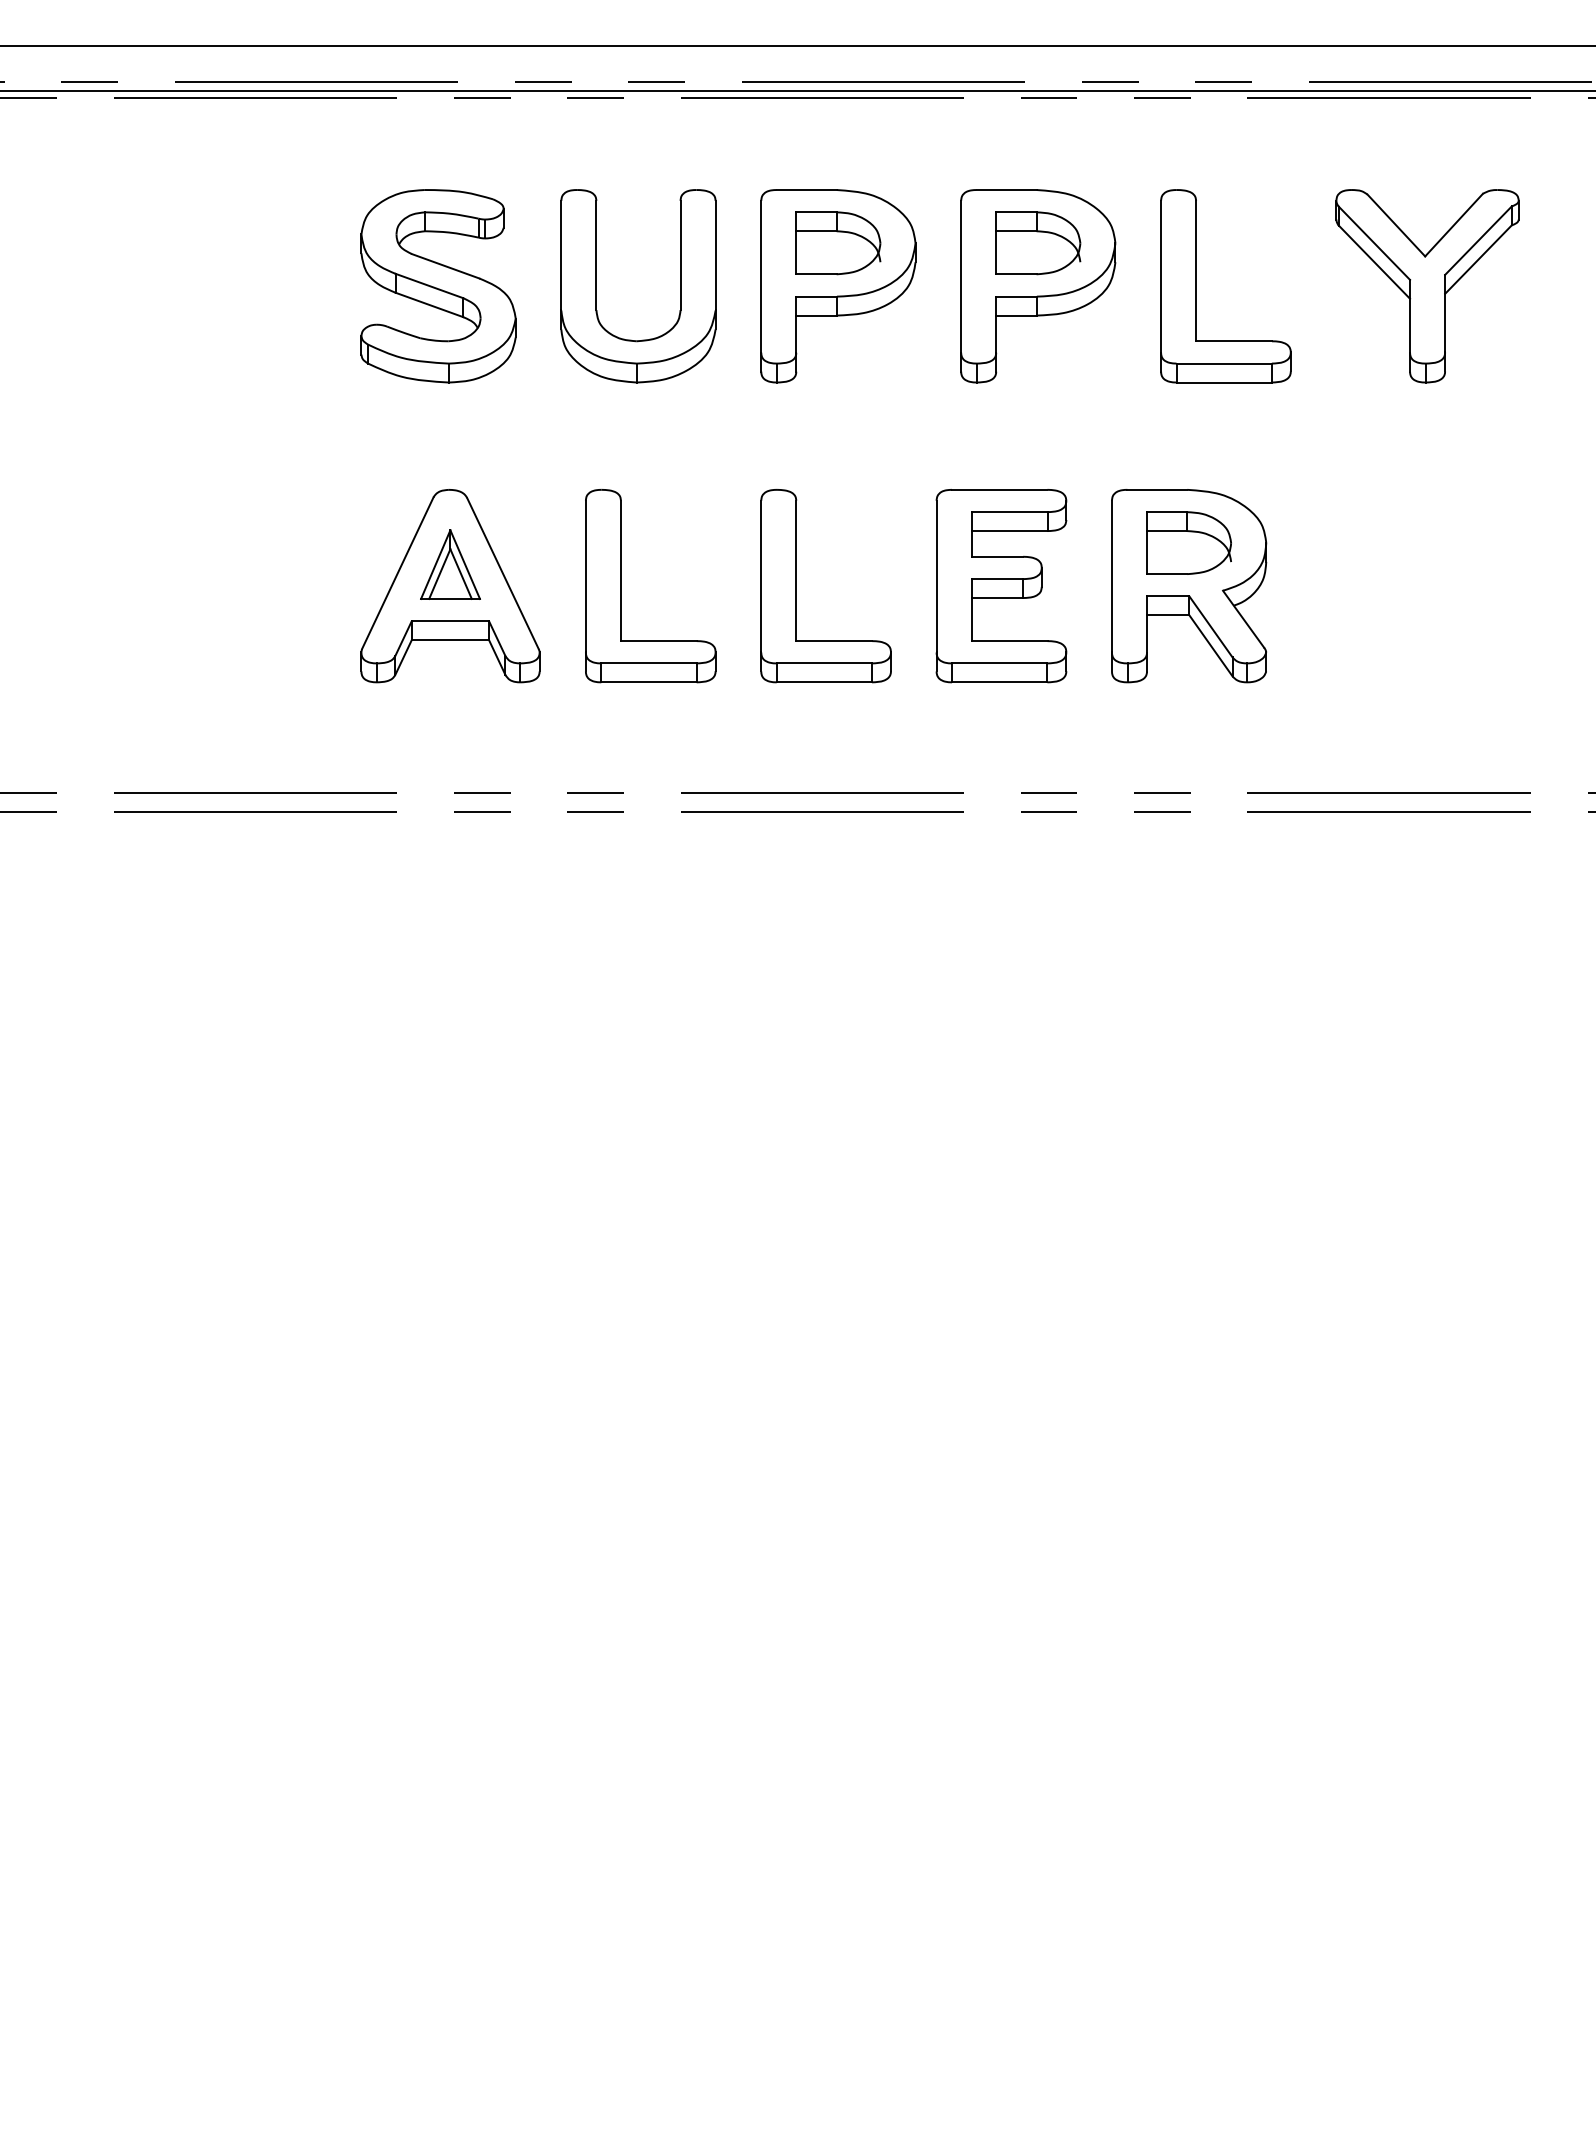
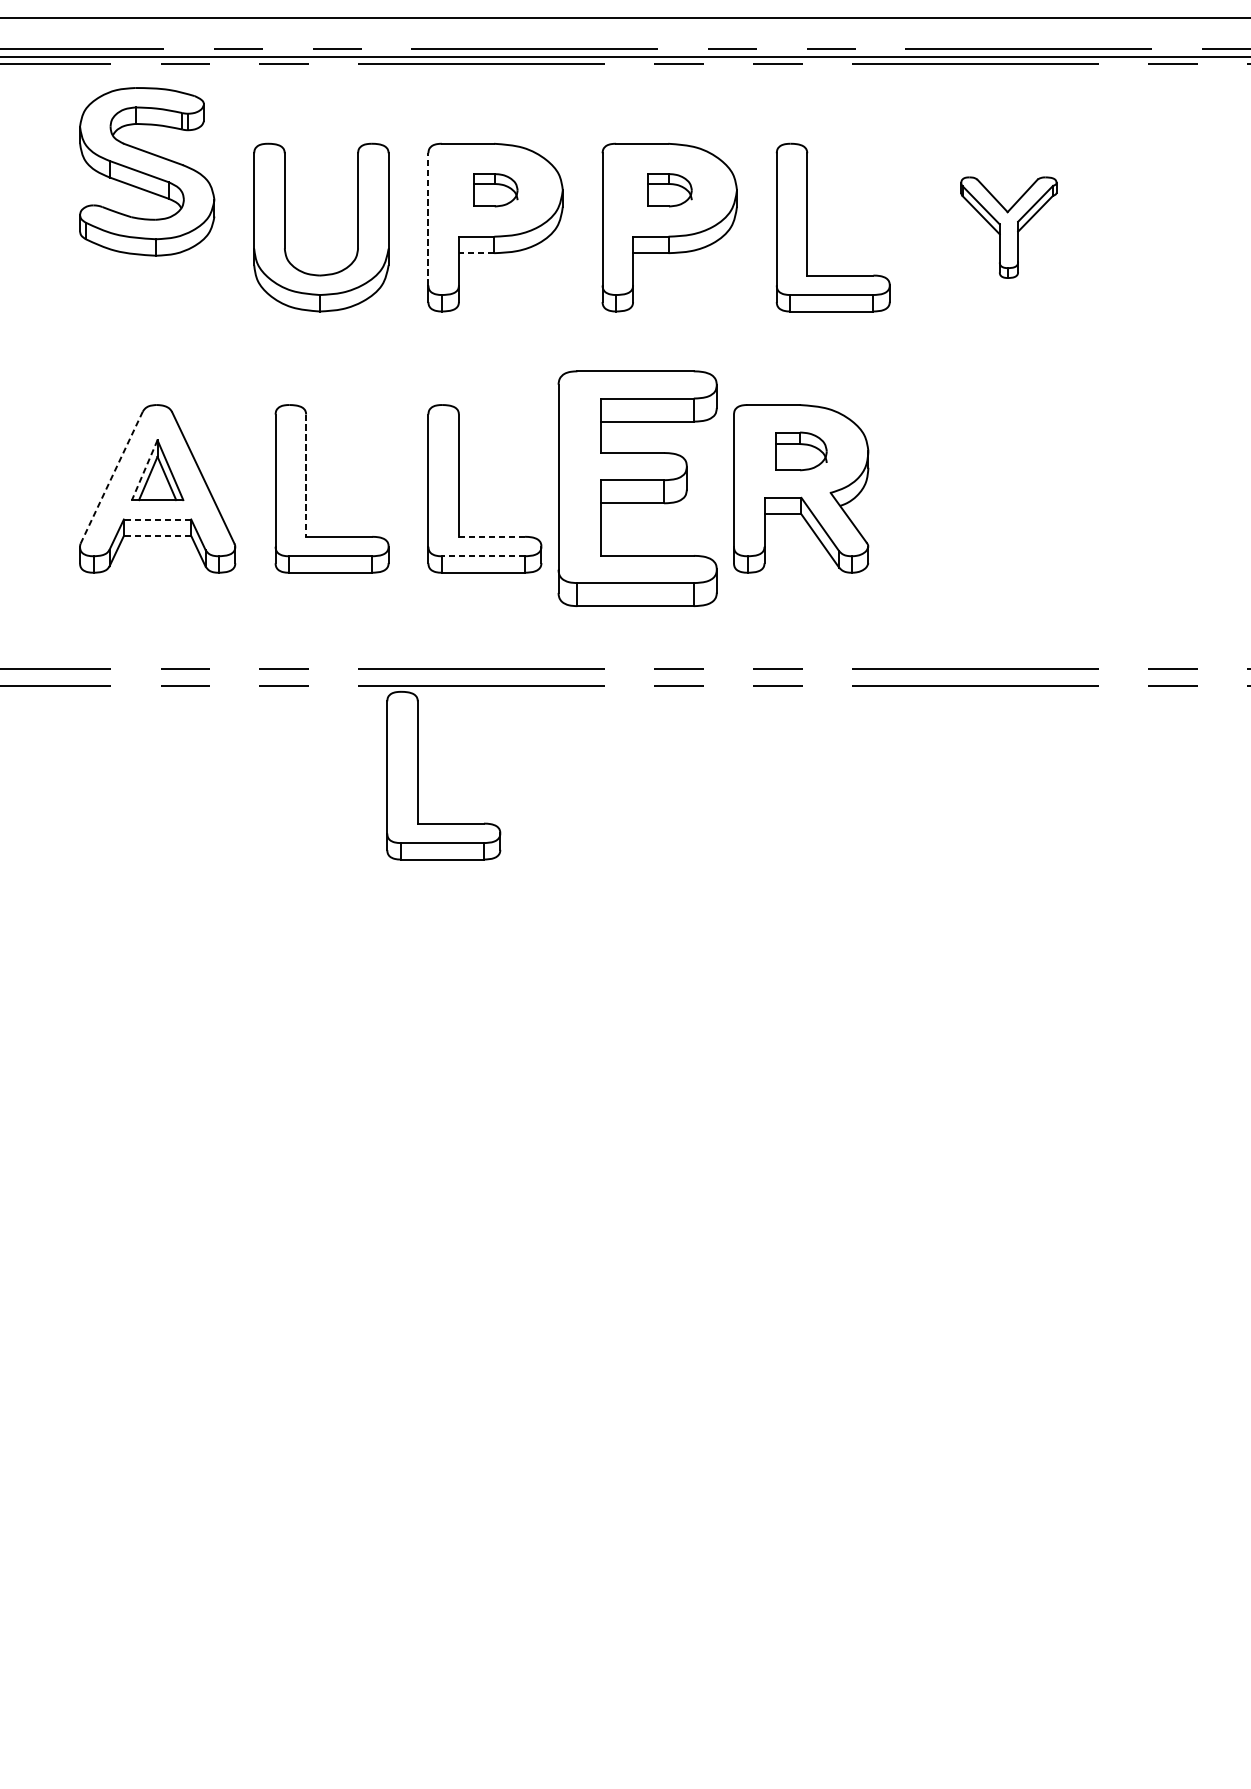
part: (838, 243) -> (495, 190), size x0.6
part: (1038, 243) -> (669, 190), size x0.6
line: (761, 276) -> (428, 219), solid -> dashed
part: (438, 286) -> (147, 172), moved
part: (1427, 286) -> (1008, 227), size x0.6
line: (816, 315) -> (476, 253), solid -> dashed
part: (1188, 542) -> (800, 450), size x0.7
line: (435, 565) -> (144, 470), solid -> dashed
line: (620, 571) -> (305, 476), solid -> dashed
line: (397, 573) -> (111, 477), solid -> dashed
part: (1001, 586) -> (637, 489), size x1.4
line: (450, 621) -> (157, 519), solid -> dashed
line: (450, 640) -> (157, 536), solid -> dashed
line: (834, 641) -> (492, 537), solid -> dashed
line: (824, 663) -> (483, 556), solid -> dashed
part: (749, 915) -> (418, 775), added

